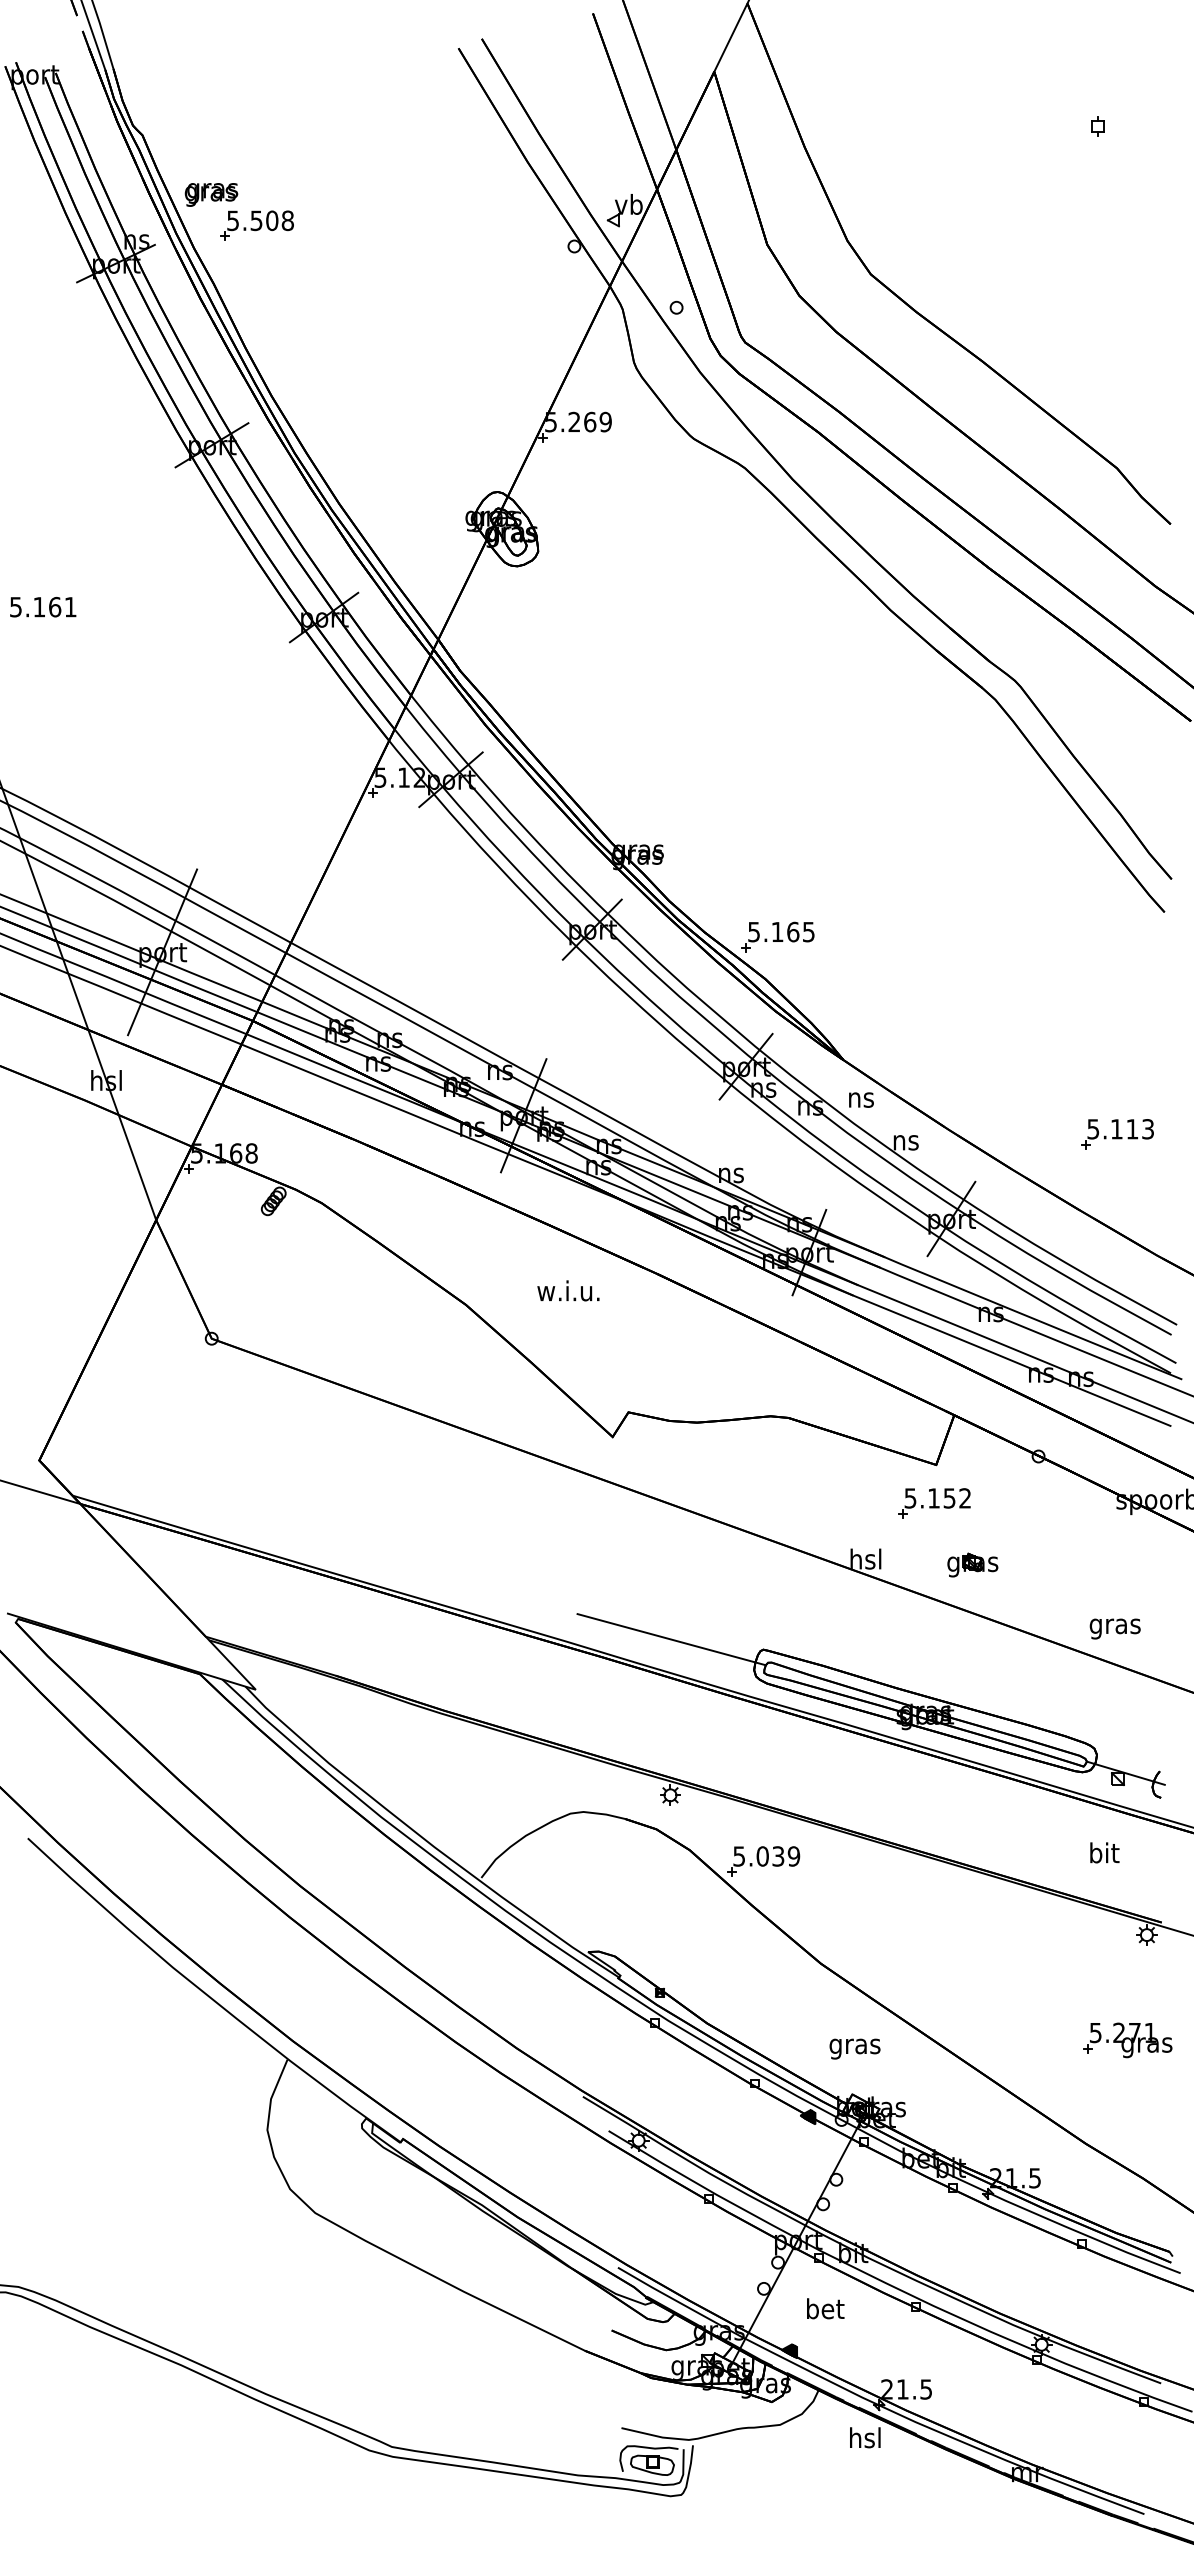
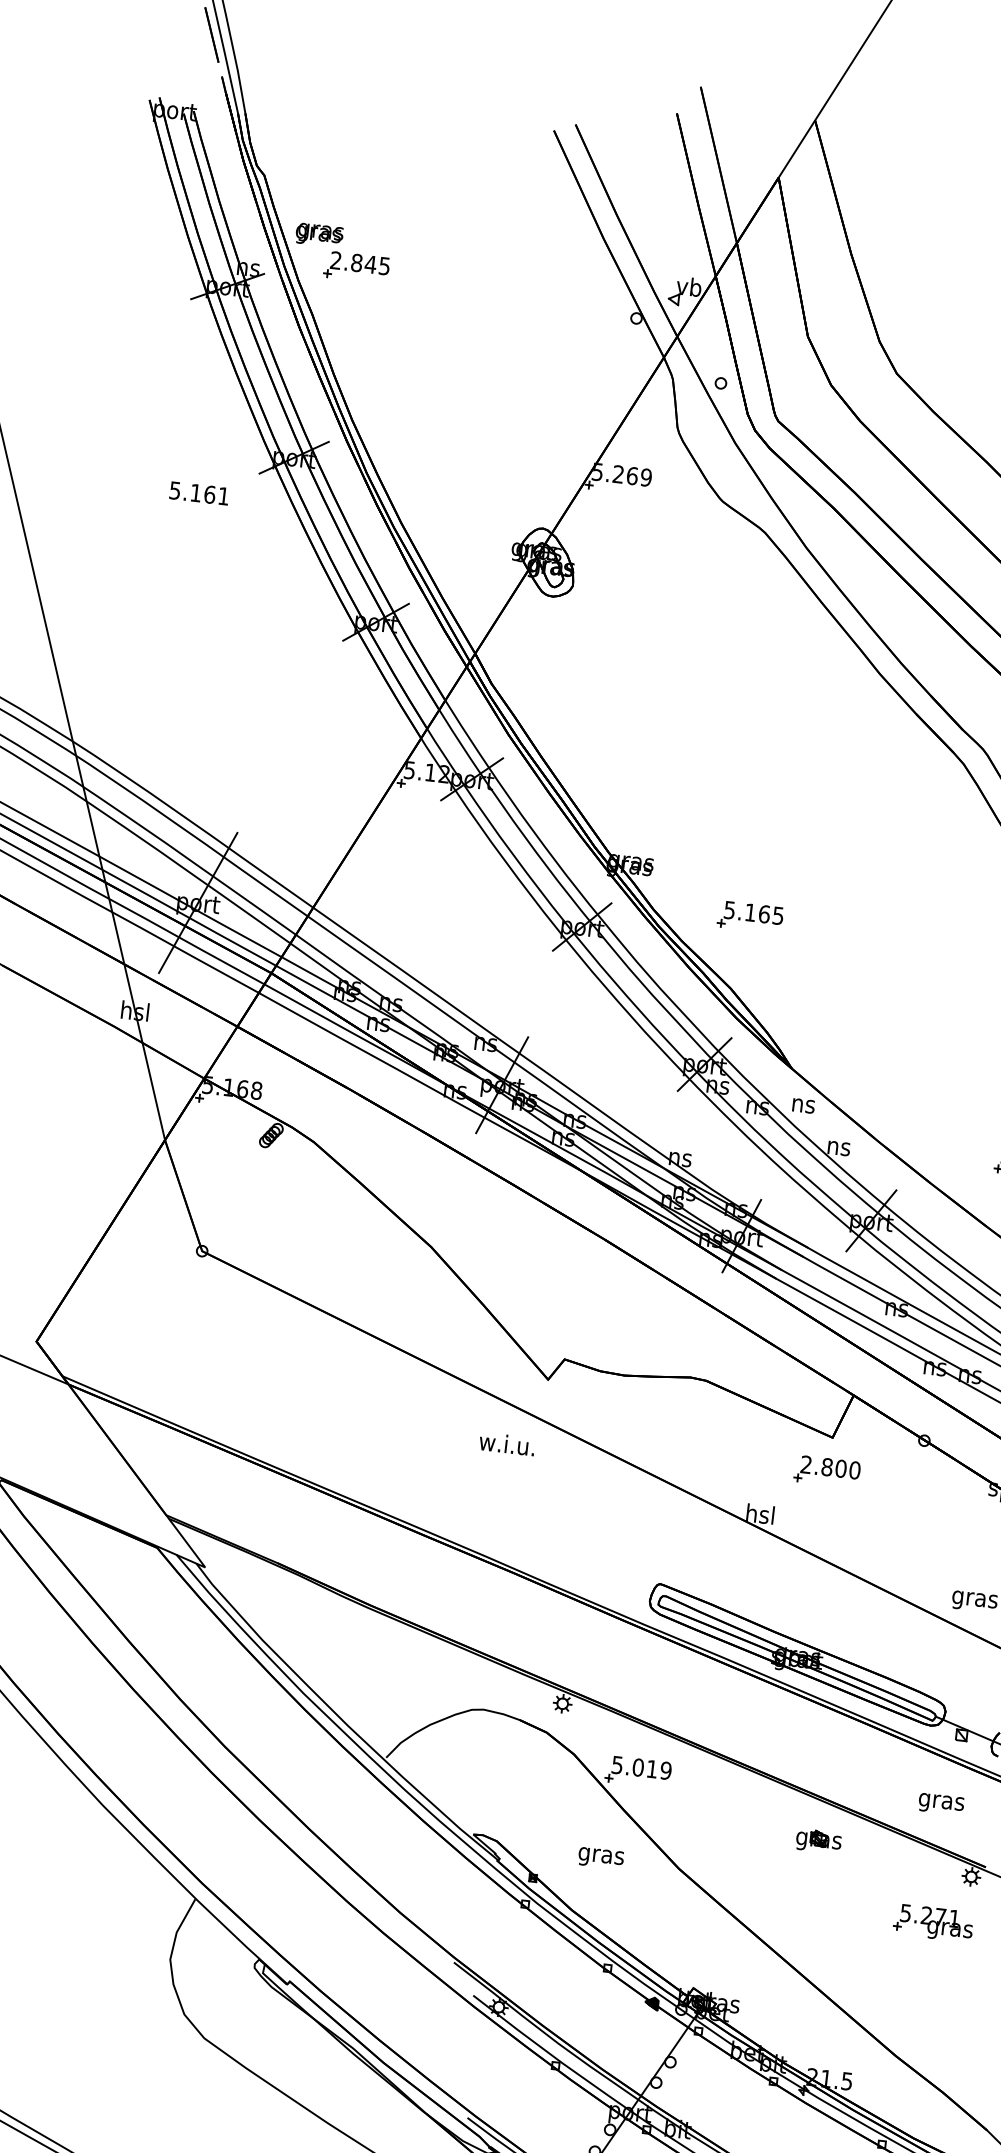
text: (260, 220) -> (360, 263), 5.508 -> 2.845
text: (43, 606) -> (199, 492), moved
part: (777, 936) -> (750, 916), moved
text: (568, 1290) -> (507, 1443), moved
text: (937, 1498) -> (830, 1467), 5.152 -> 2.800
part: (972, 1564) -> (818, 1840), moved
line: (671, 1639) -> (579, 1565), removed
text: (1103, 1855) -> (941, 1801), bit -> gras
text: (778, 1856) -> (652, 1769), 5.039 -> 5.019
part: (1127, 2040) -> (933, 1923), moved
text: (854, 2048) -> (600, 1857), moved

